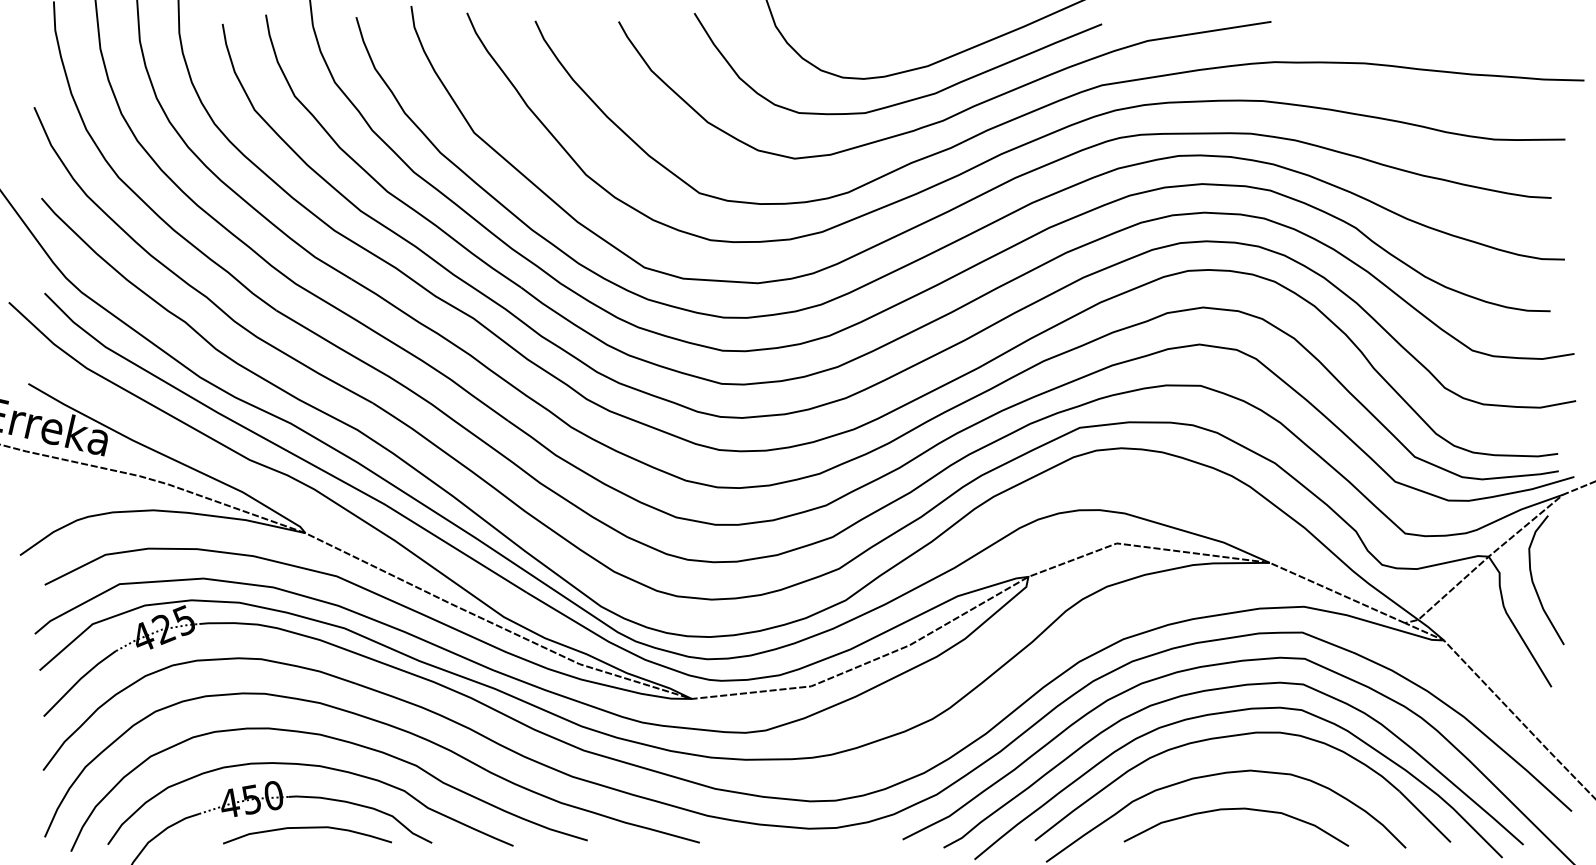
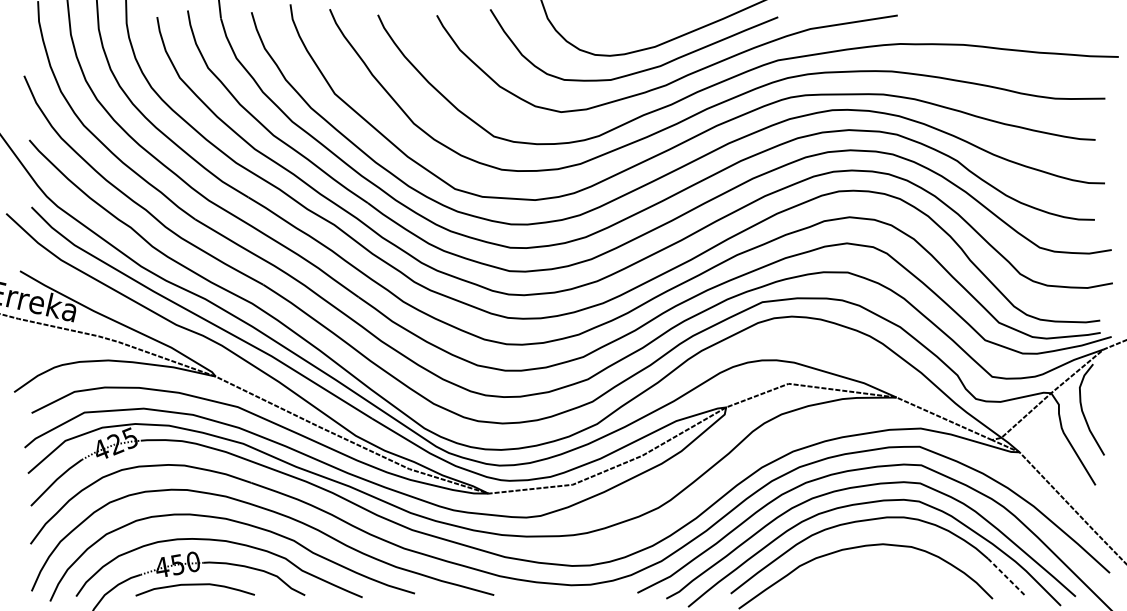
curve: (1236, 809) -> (873, 571), removed
line: (1424, 816) -> (1005, 576), solid -> dashed
curve: (307, 828) -> (195, 585), moved

